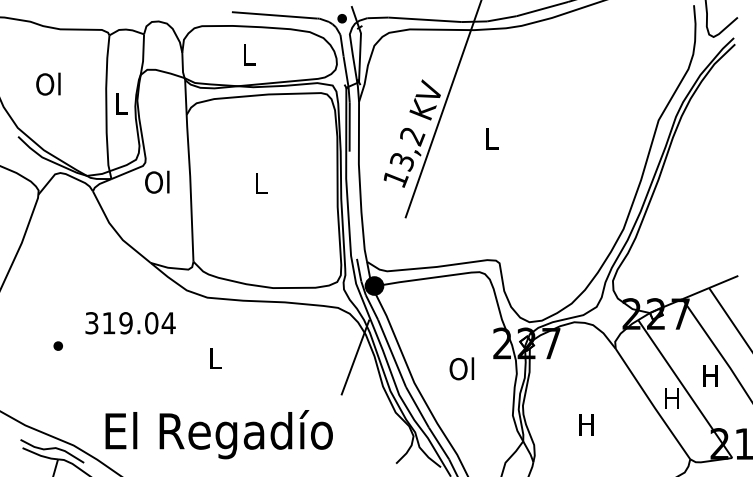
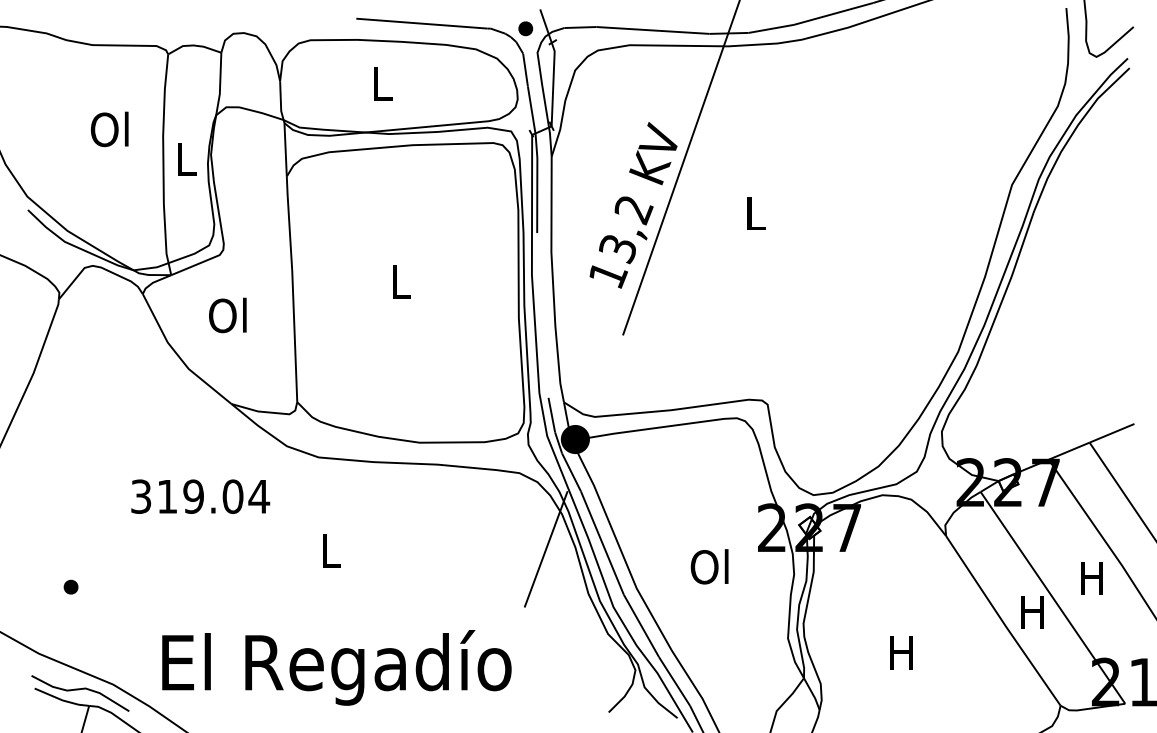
text: (48, 83) -> (109, 128), moved
text: (157, 181) -> (228, 314), moved
part: (57, 345) -> (69, 586), moved

